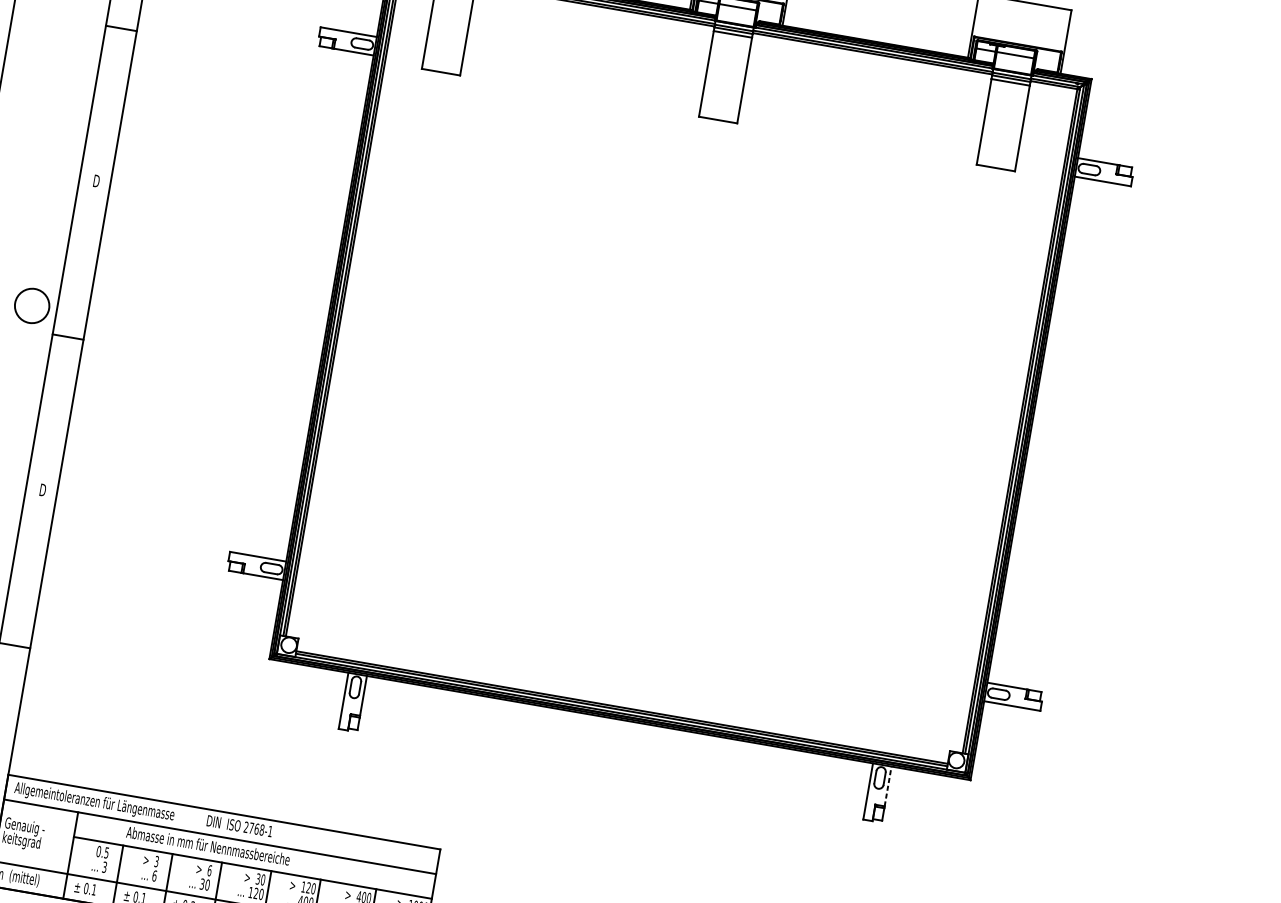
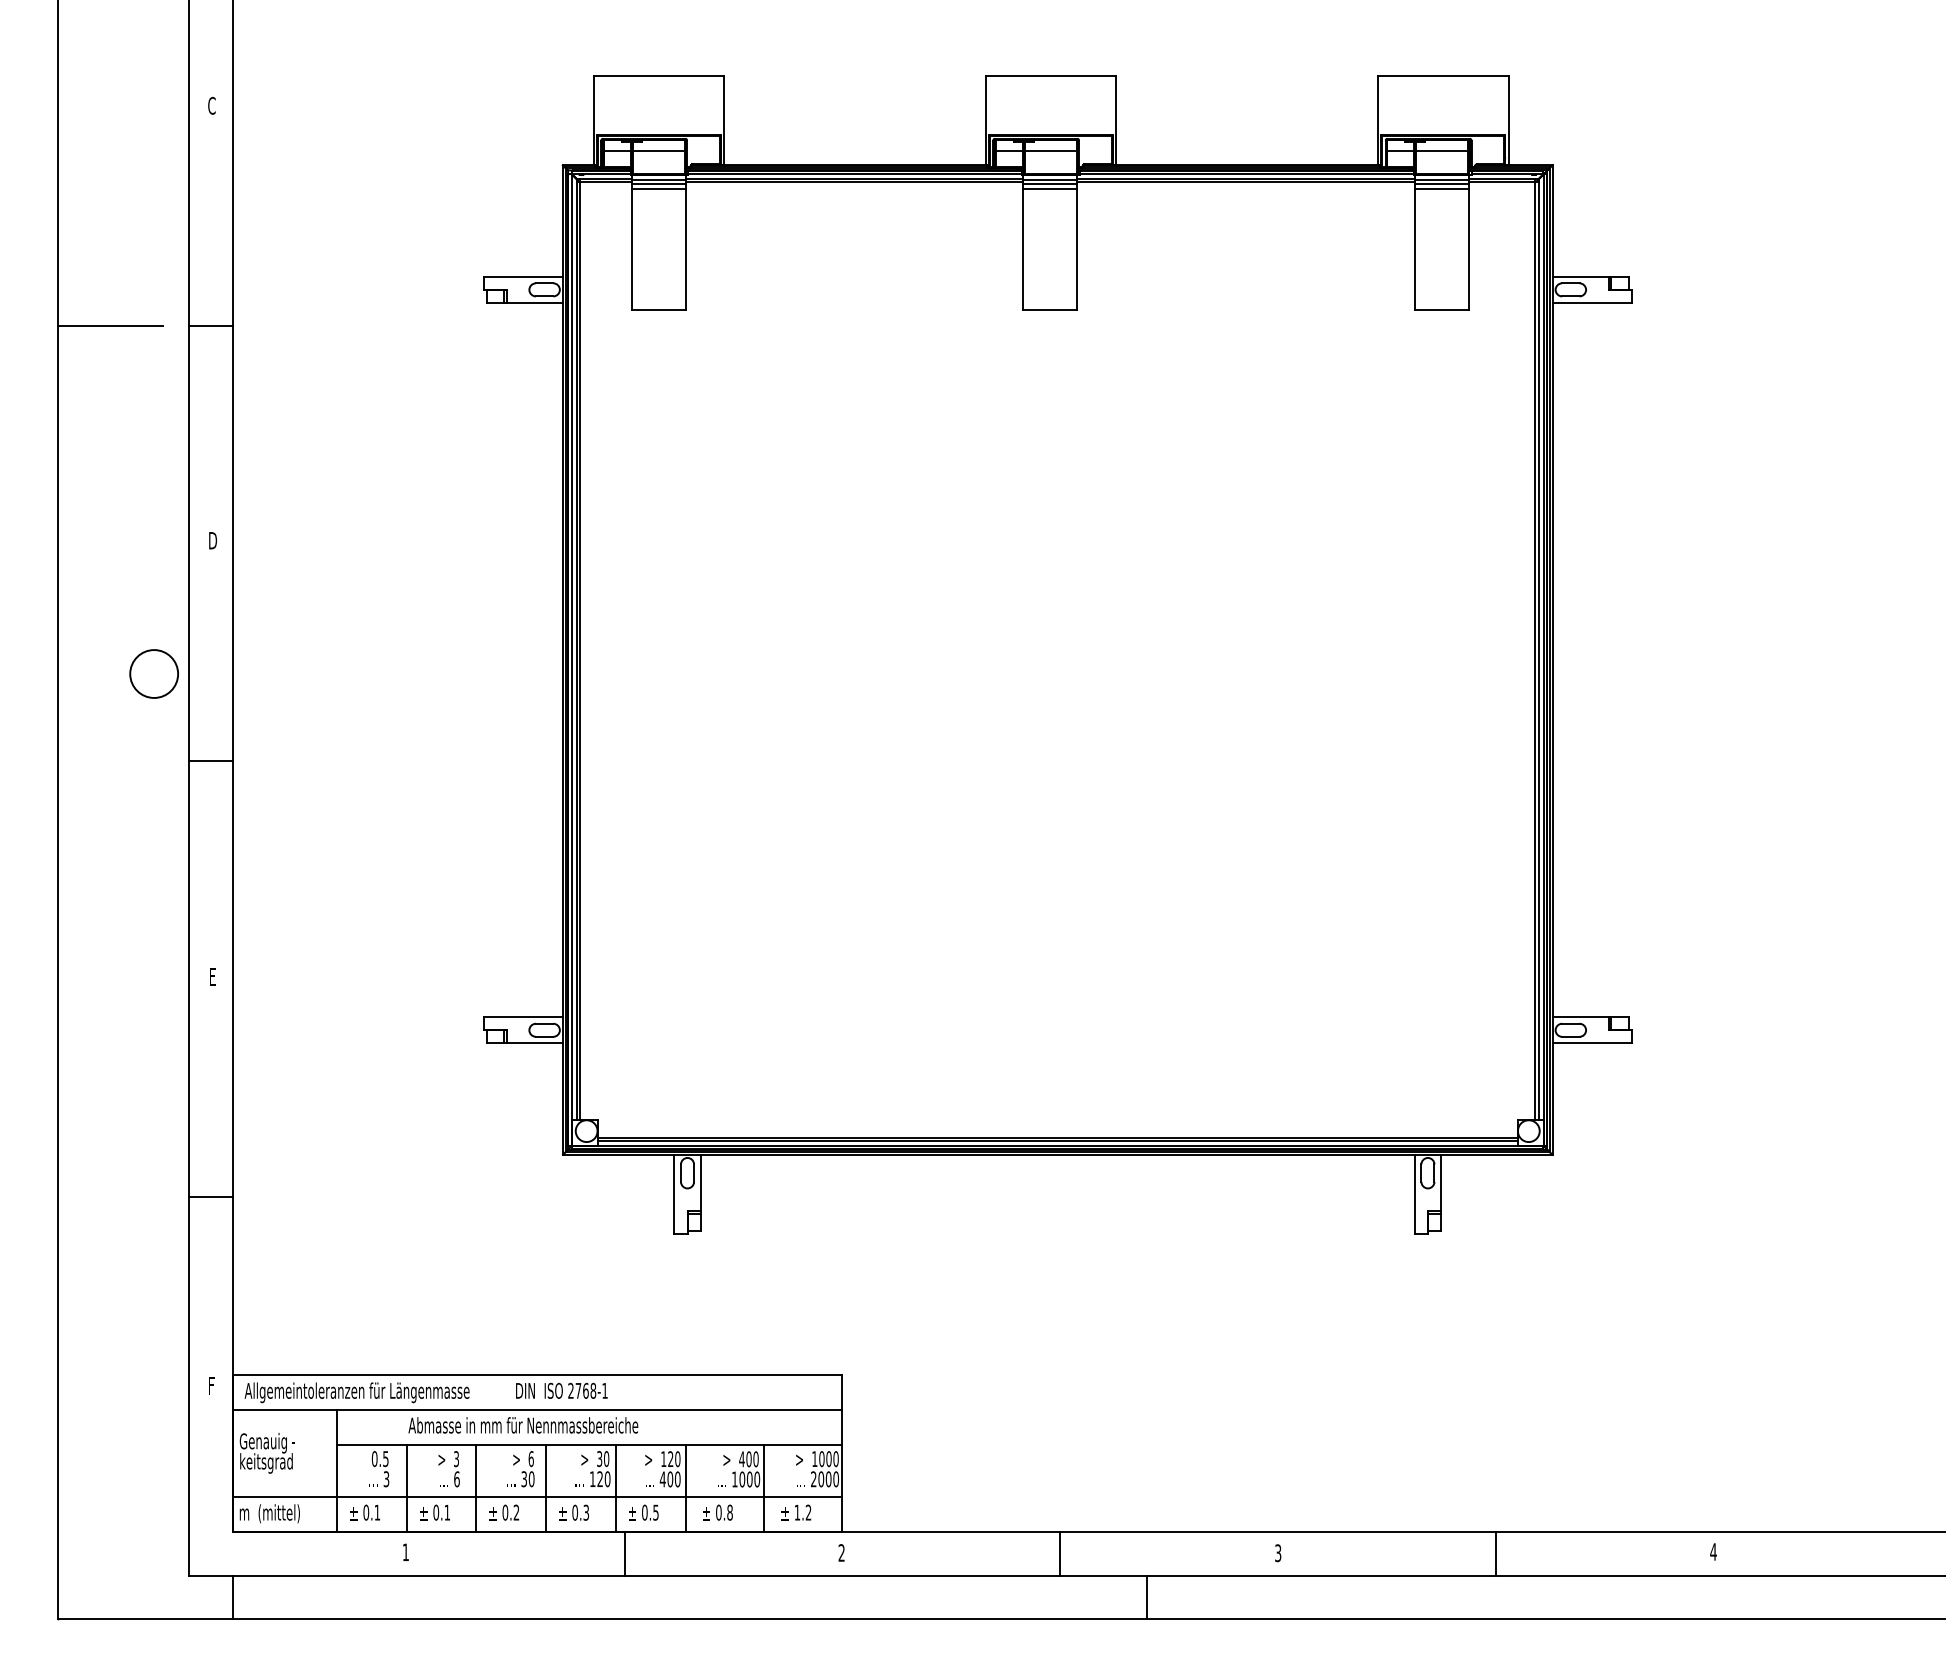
line: (50, 16) -> (110, 325), added
circle: (31, 305) -> (153, 673), moved
text: (42, 489) -> (212, 976), D -> E
line: (888, 786) -> (1441, 1182), dashed -> solid

